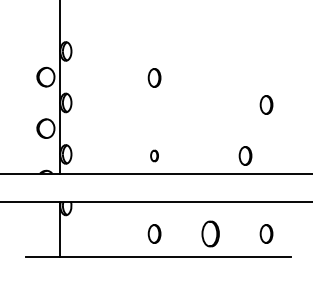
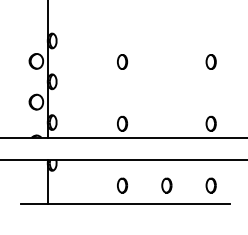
part: (266, 104) -> (211, 61), moved
part: (154, 155) -> (122, 123), size x1.67
part: (245, 155) -> (211, 123), moved
part: (210, 233) -> (166, 185), size x0.71

